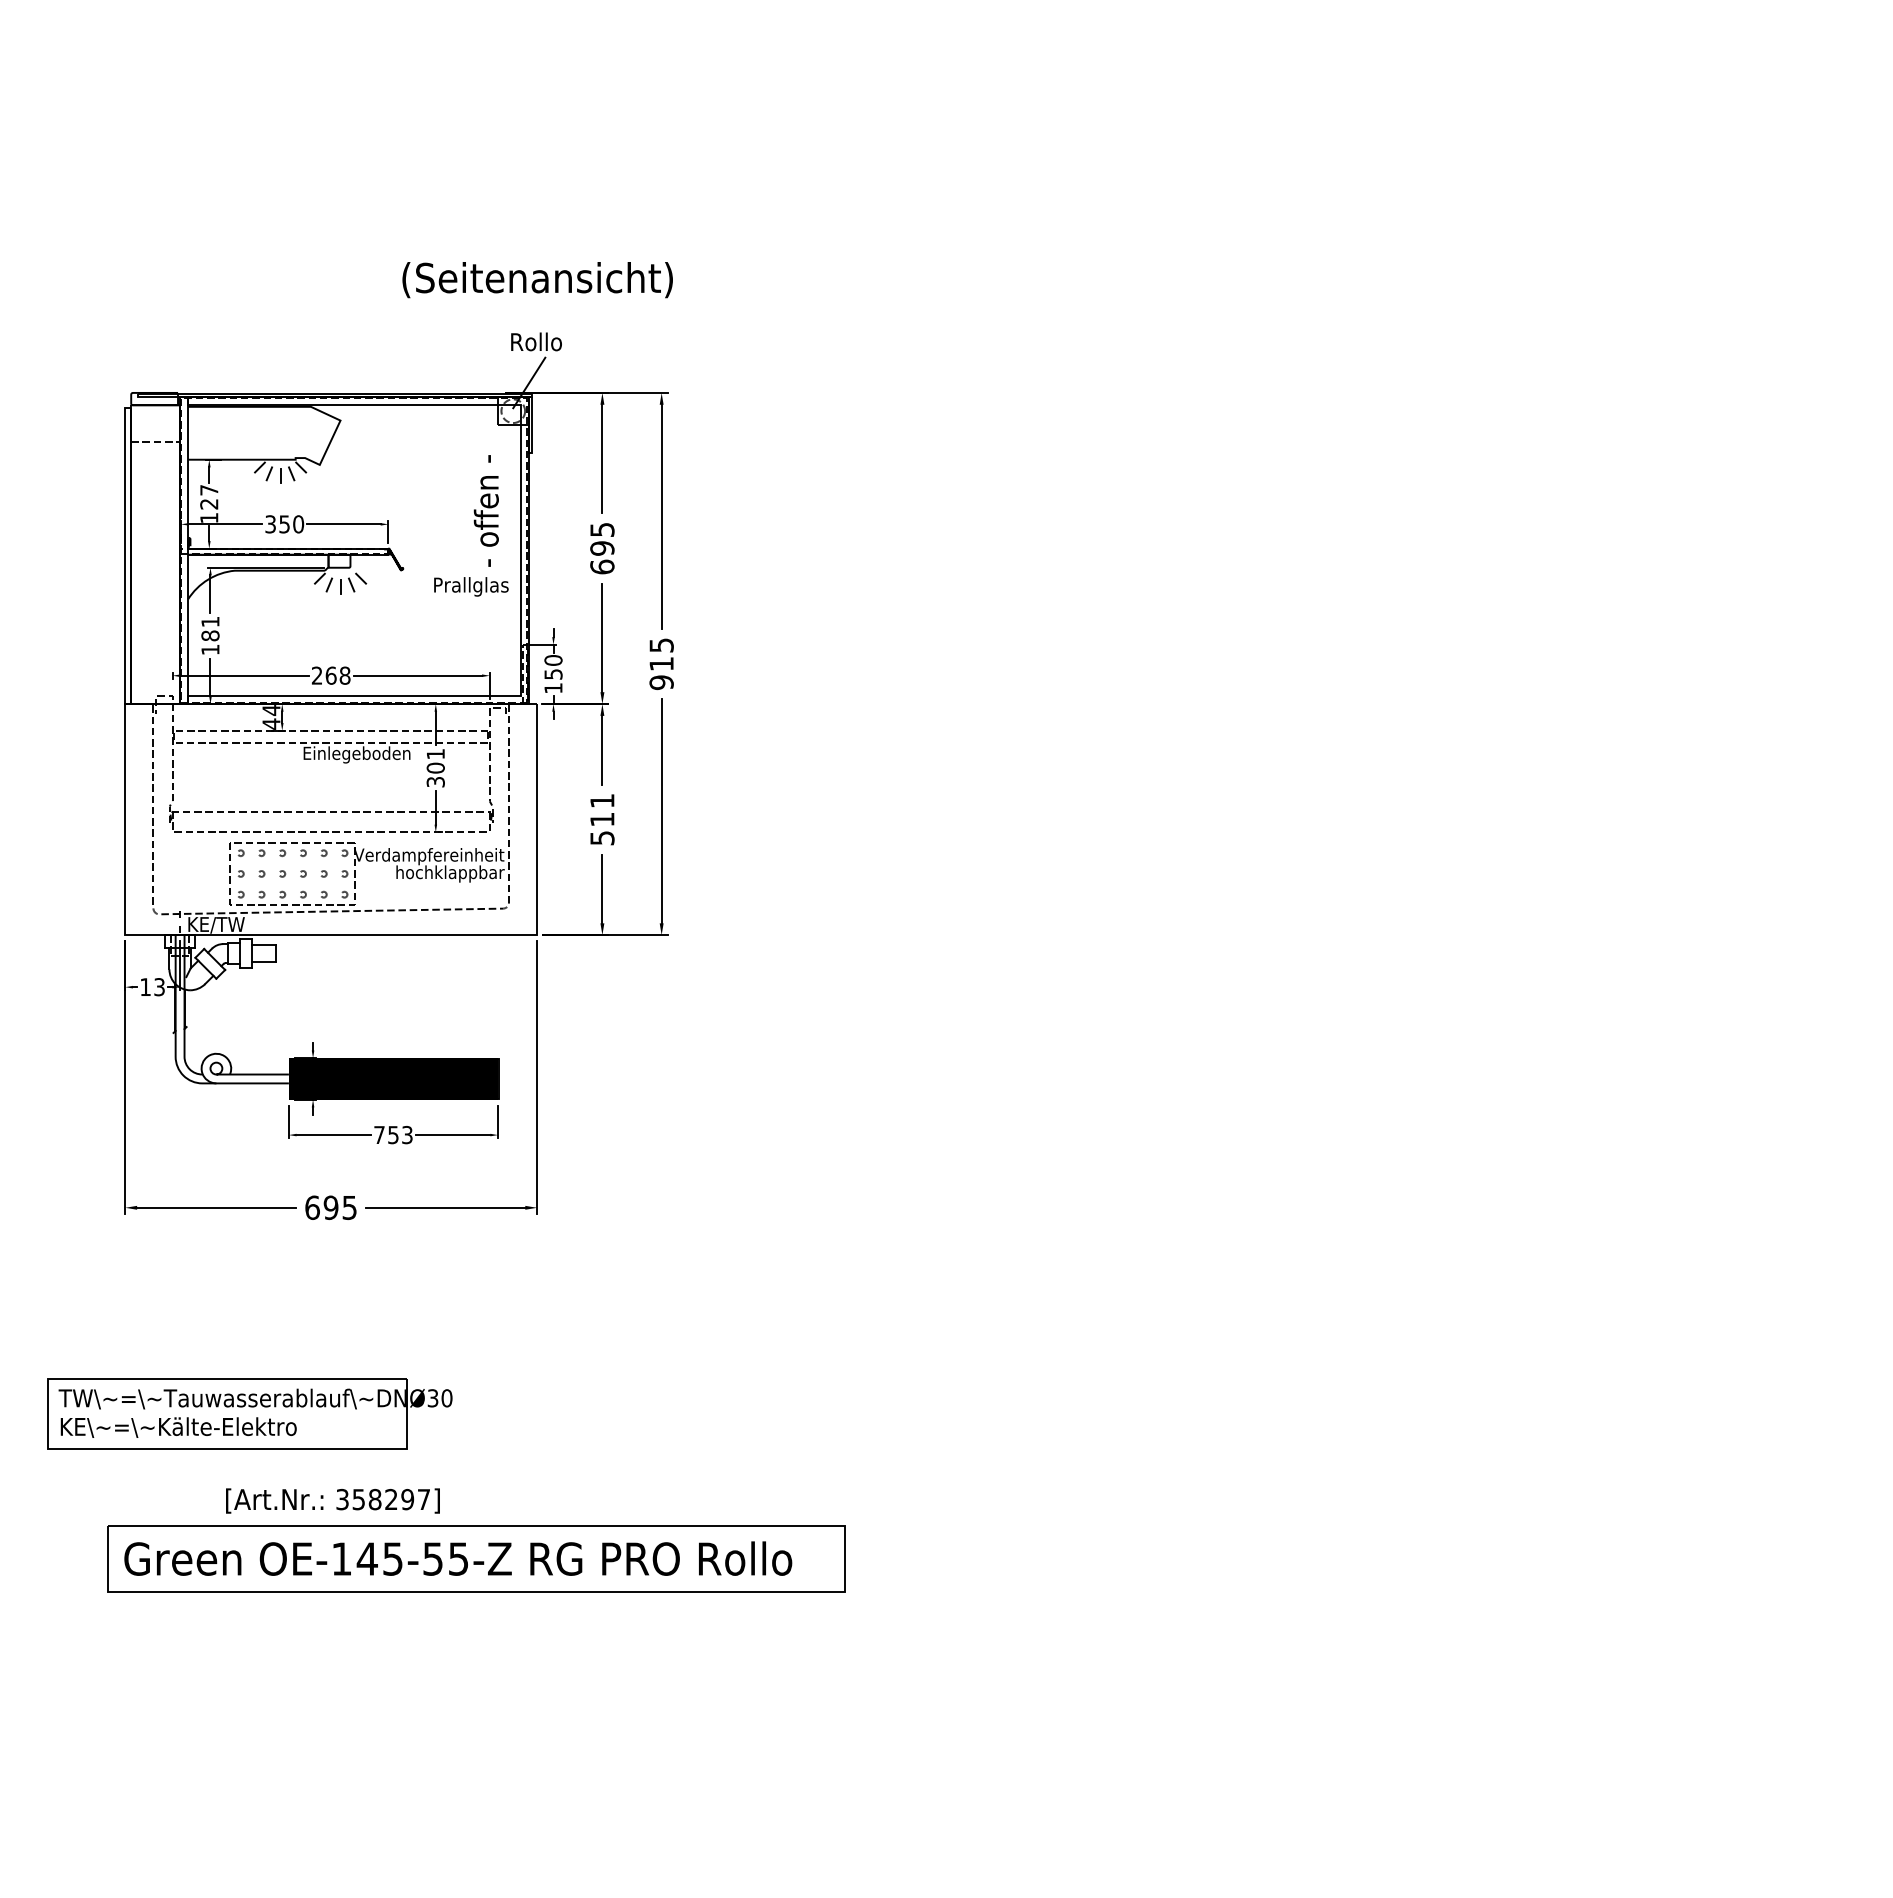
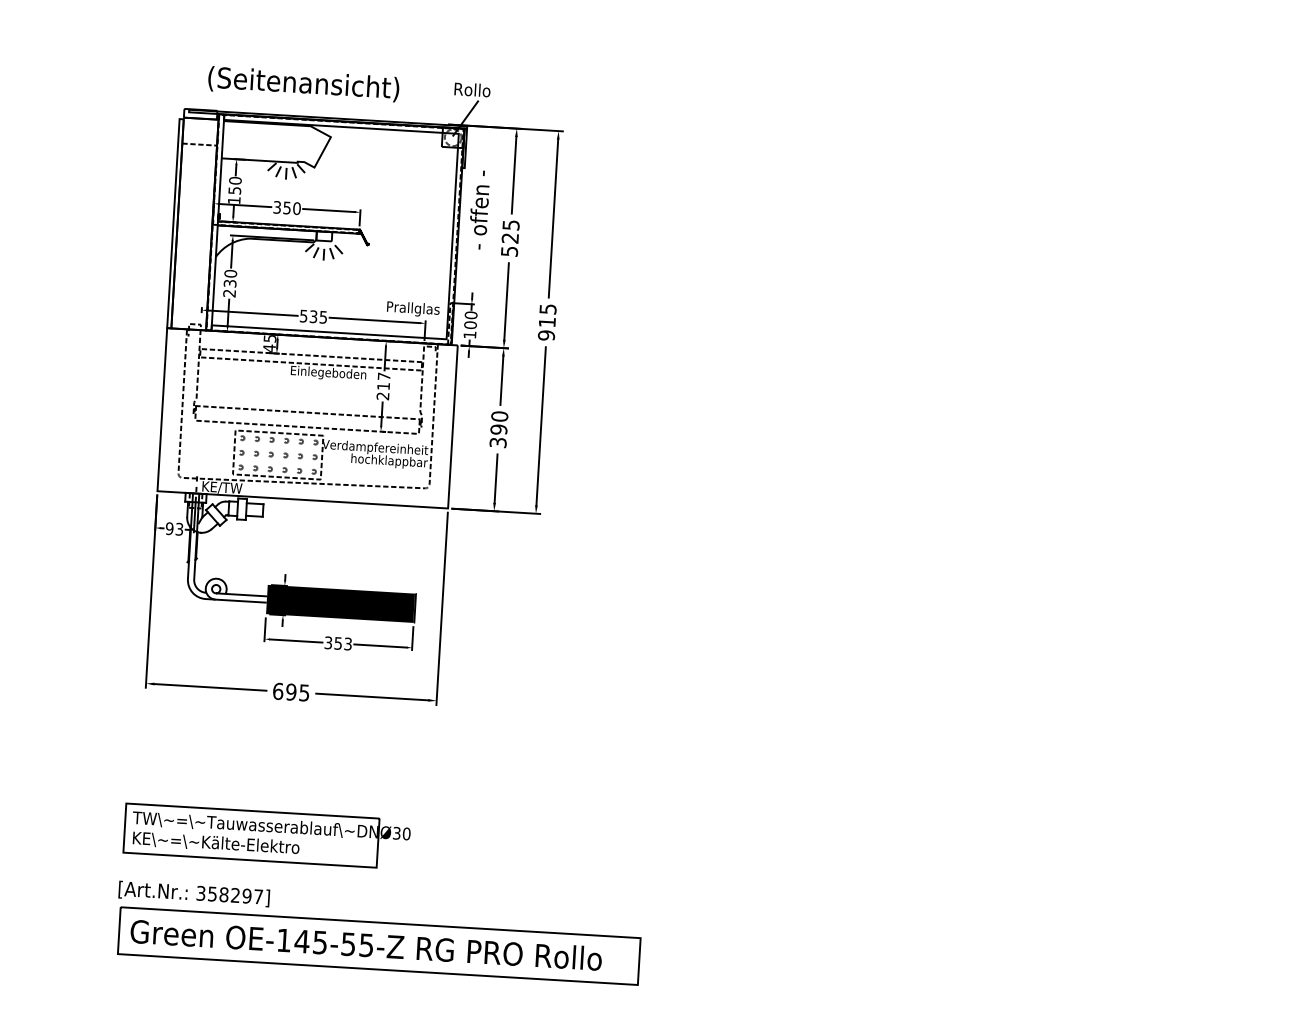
text: (537, 280) -> (303, 84), moved
text: (209, 496) -> (235, 185), 127 -> 150
text: (485, 510) -> (478, 209), moved
text: (602, 557) -> (510, 244), 695 -> 525
text: (471, 586) -> (413, 309), moved
text: (210, 635) -> (230, 283), 181 -> 230
text: (553, 674) -> (470, 325), 150 -> 100
text: (331, 675) -> (313, 316), 268 -> 535
text: (271, 710) -> (270, 338), 44 -> 45
text: (435, 768) -> (383, 386), 301 -> 217
text: (602, 818) -> (499, 428), 511 -> 390
text: (145, 987) -> (169, 528), 13 -> 93
text: (379, 1134) -> (328, 642), 753 -> 353
part: (249, 1413) -> (266, 836), moved
text: (332, 1500) -> (193, 893), moved

